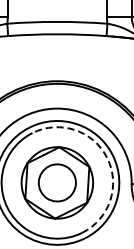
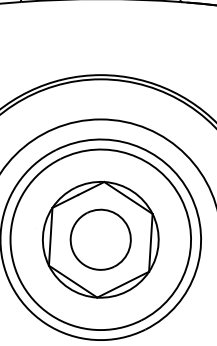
arc: (107, 158) -> (181, 200), dashed -> solid

